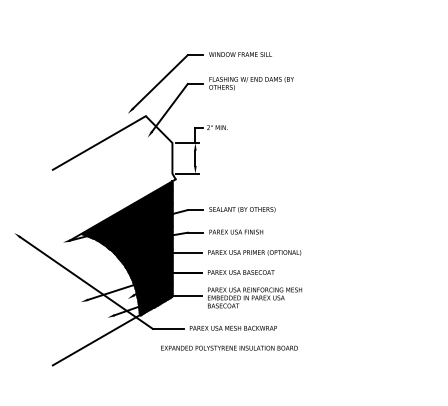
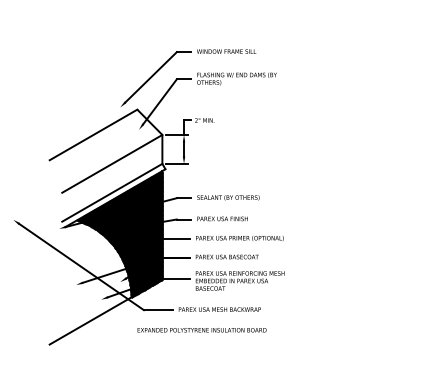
line: (119, 173) -> (112, 163), added
line: (119, 204) -> (112, 192), added
text: (229, 347) -> (202, 329), moved

